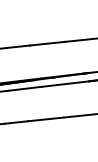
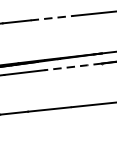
line: (47, 43) -> (51, 17), solid -> dashed
line: (65, 84) -> (73, 67), solid -> dashed

